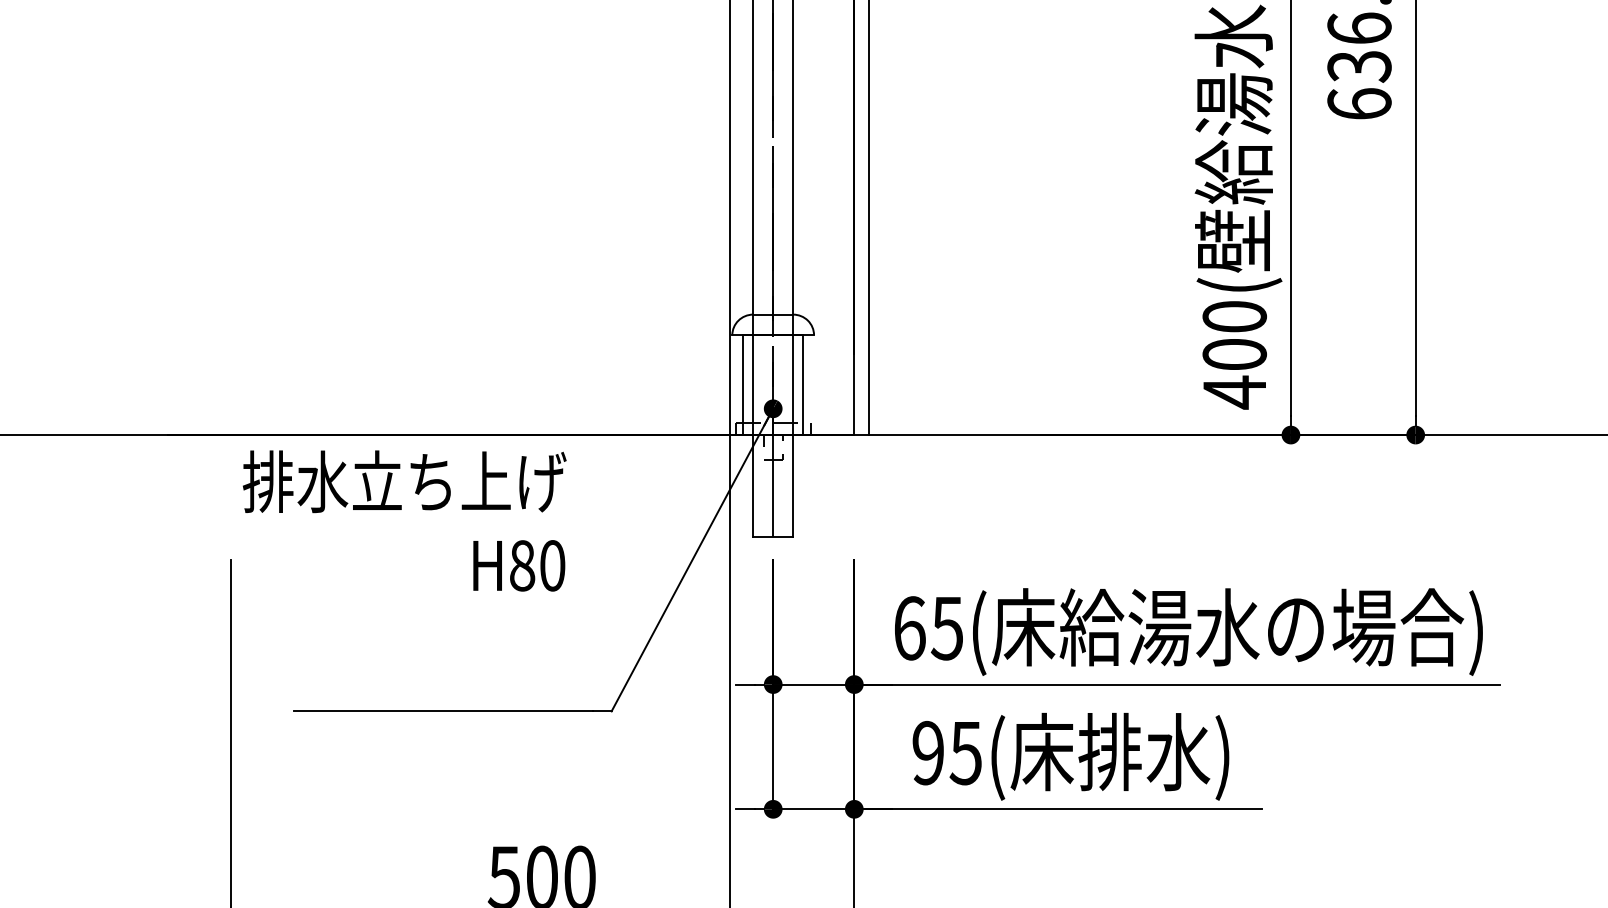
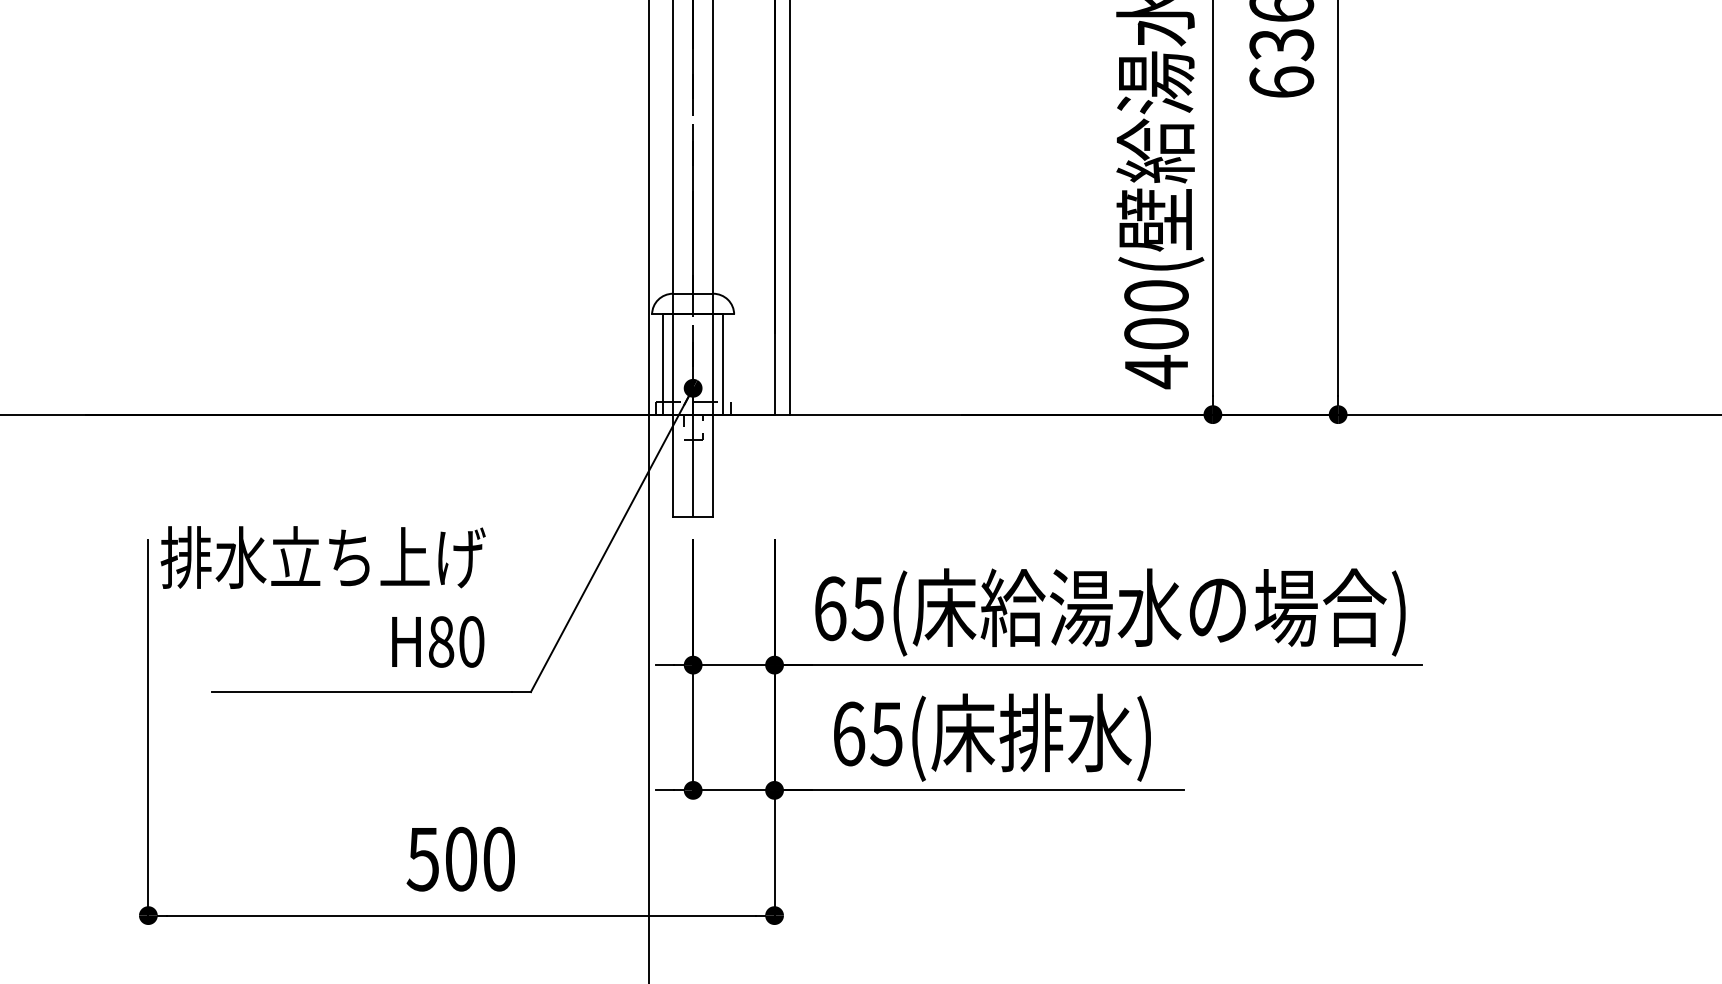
text: (404, 520) -> (322, 596), moved
text: (928, 752) -> (849, 733), 95( -> 65(

